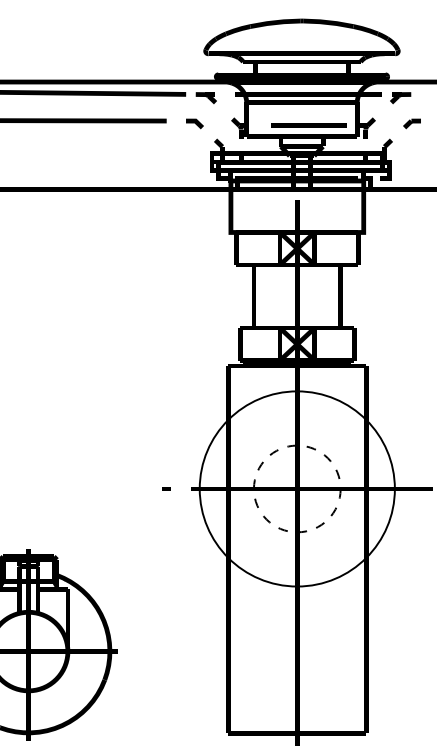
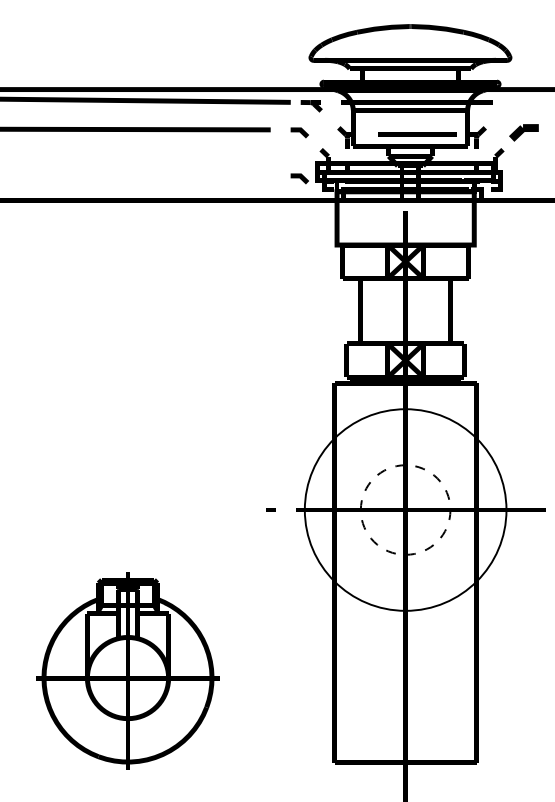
part: (400, 98) -> (512, 106), removed
part: (412, 123) -> (524, 132), size x1.6
line: (194, 168) -> (299, 178), added

